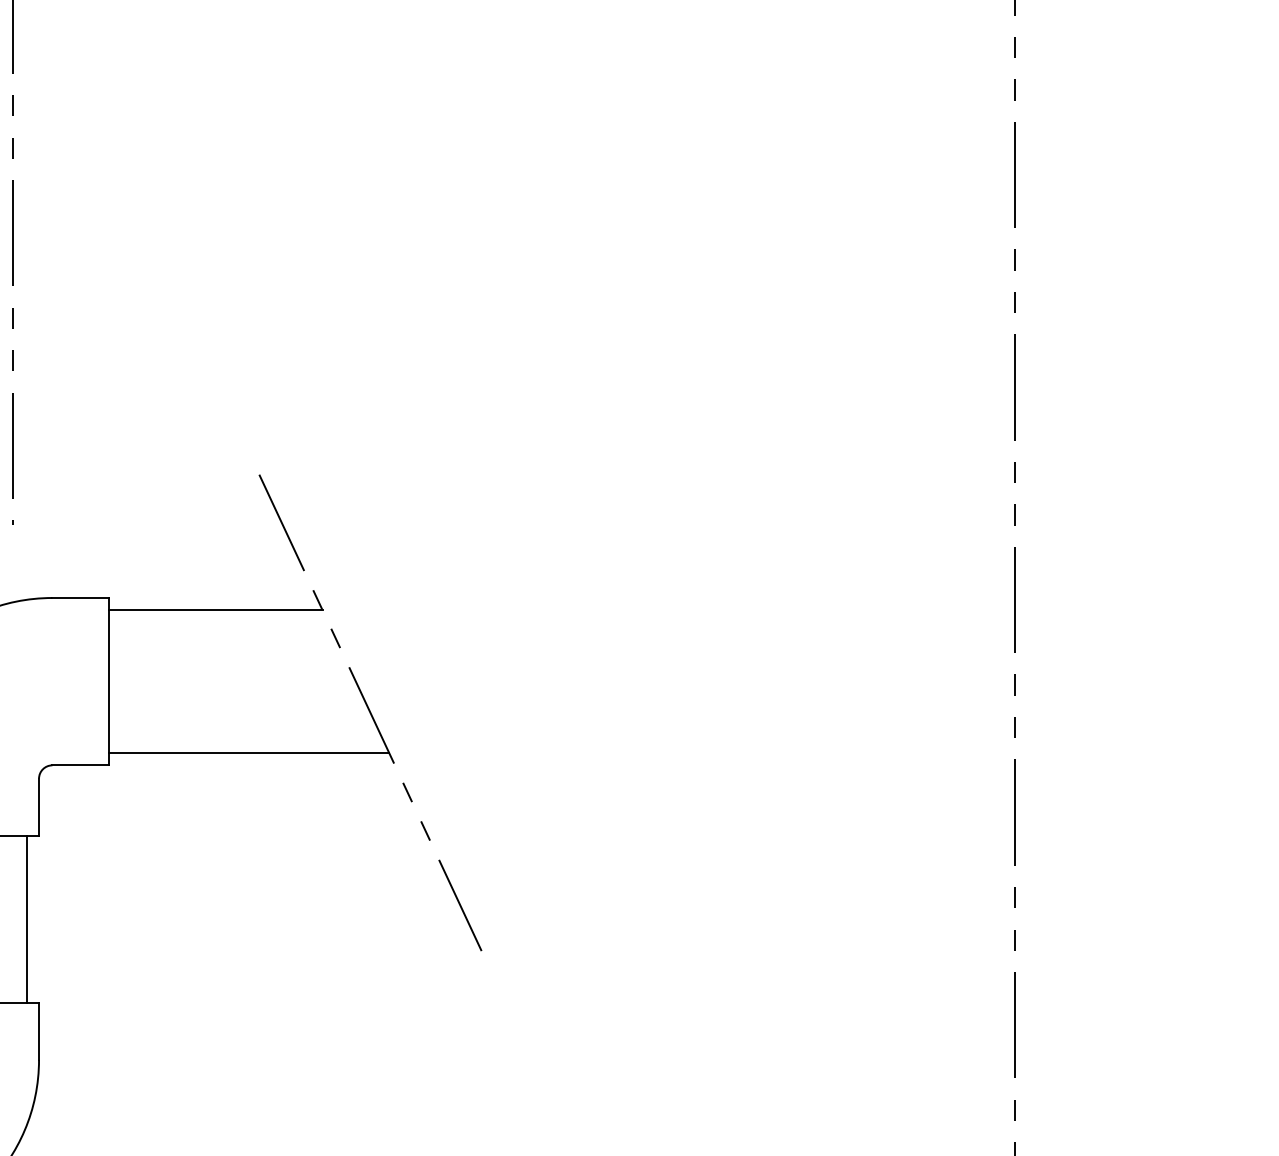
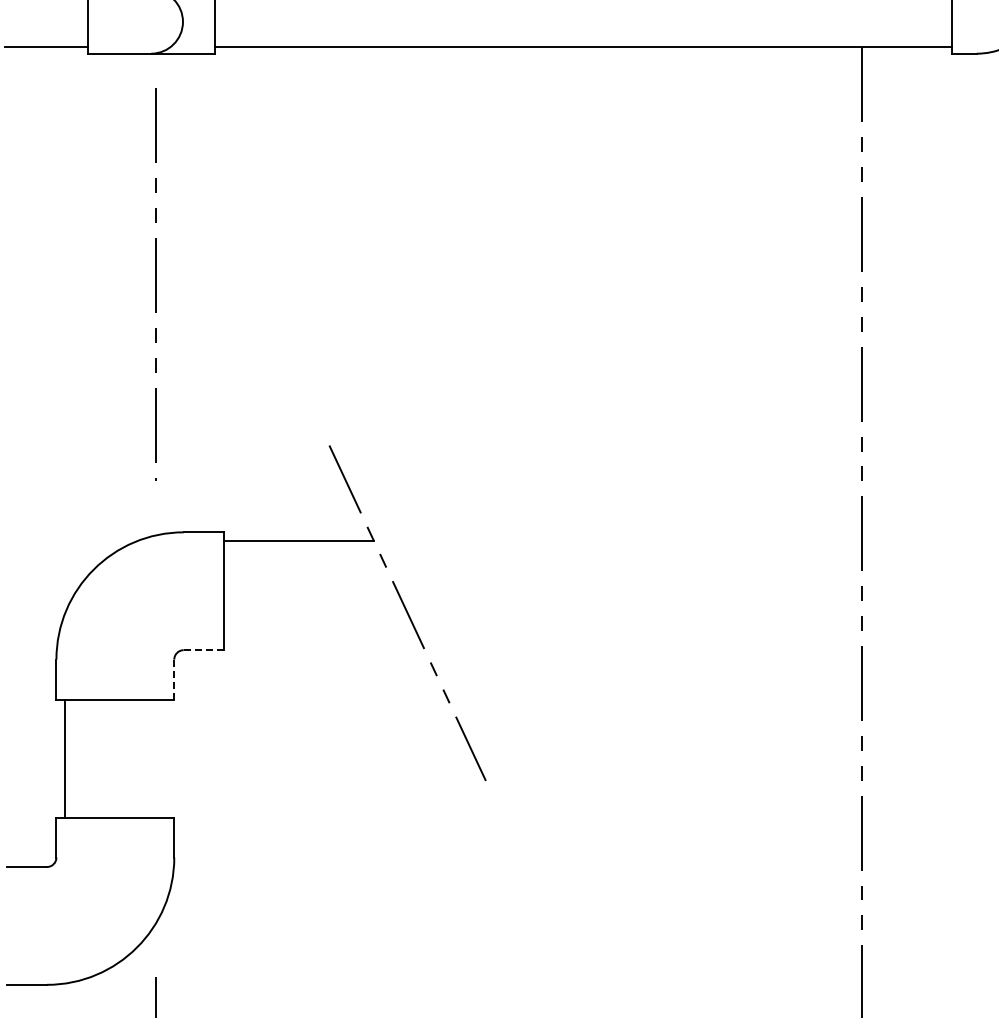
line: (248, 753) -> (321, 641), removed
line: (81, 765) -> (204, 650), solid -> dashed
line: (39, 808) -> (174, 680), solid -> dashed
line: (26, 919) -> (165, 758), removed

